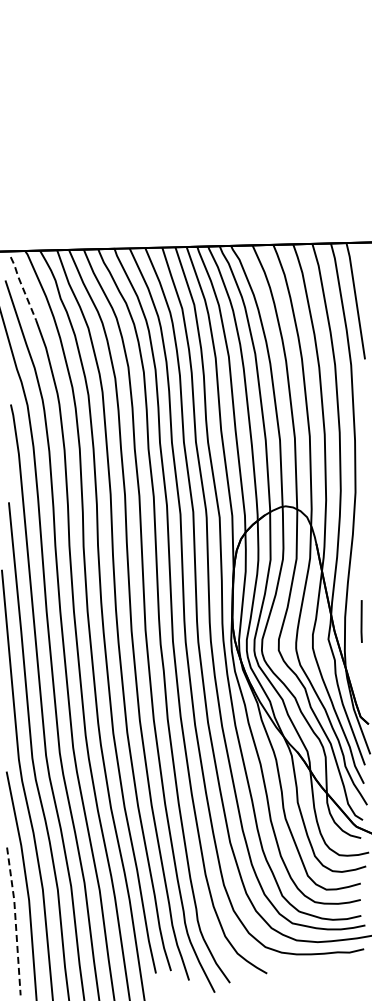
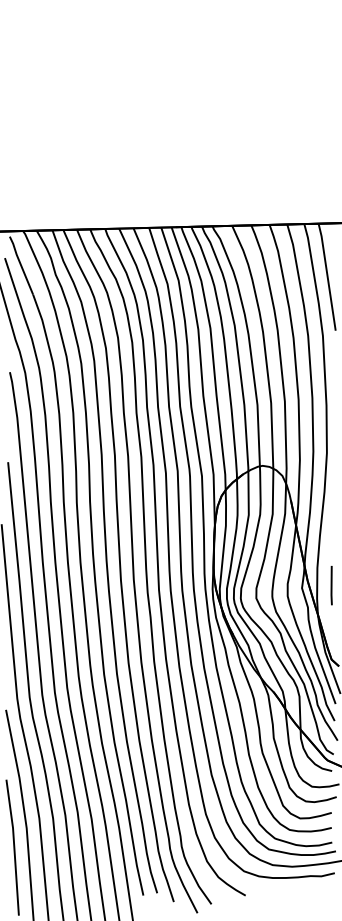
line: (22, 287) -> (20, 264), dashed -> solid
line: (361, 621) -> (331, 585), moved
line: (15, 920) -> (14, 846), dashed -> solid

